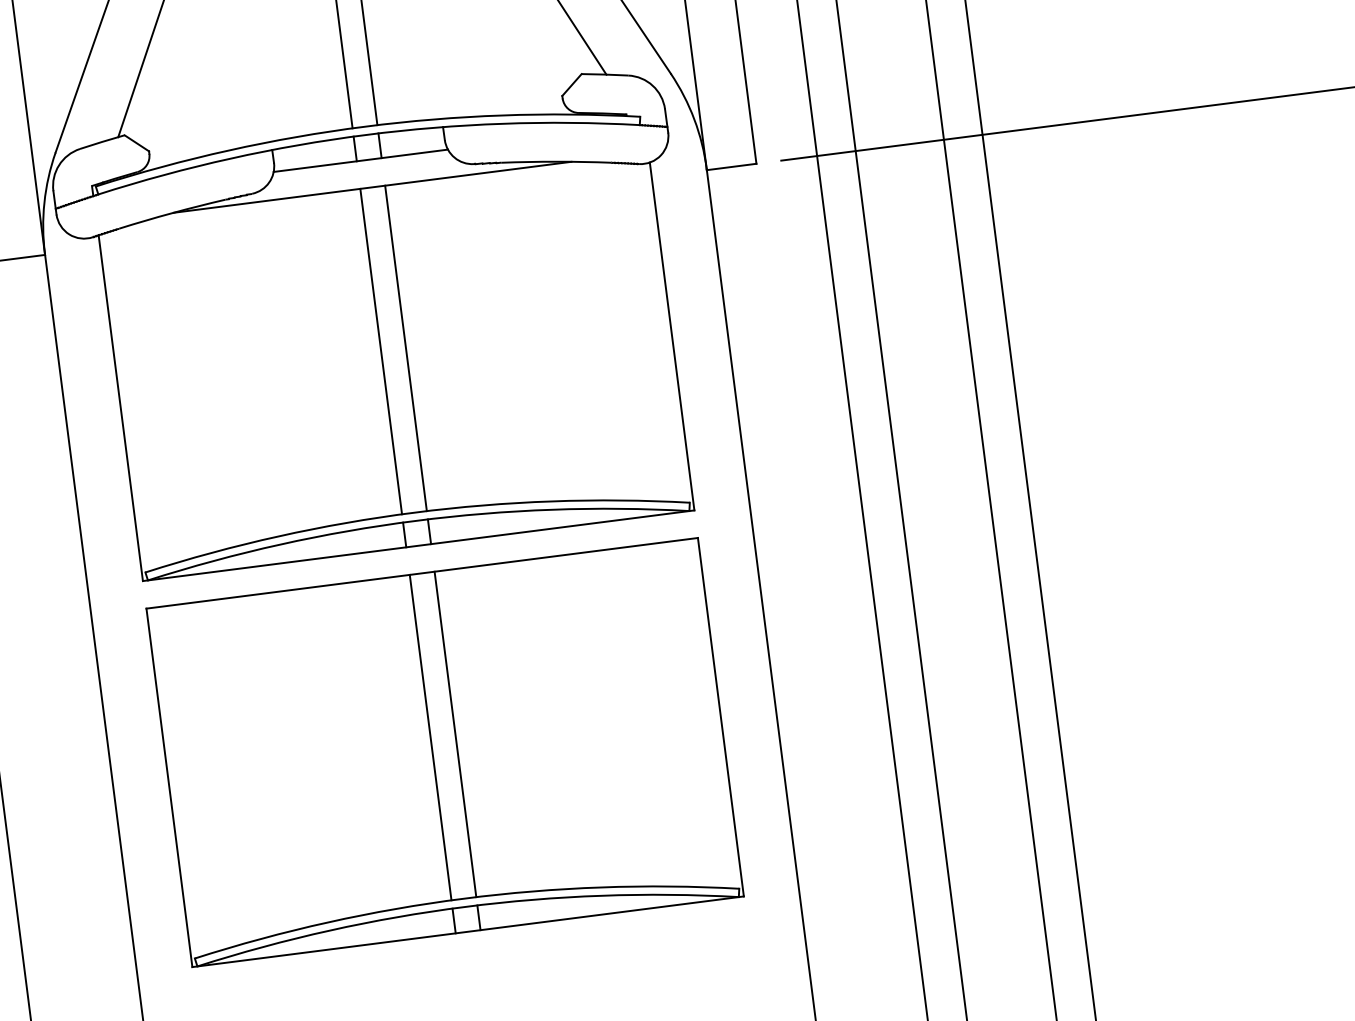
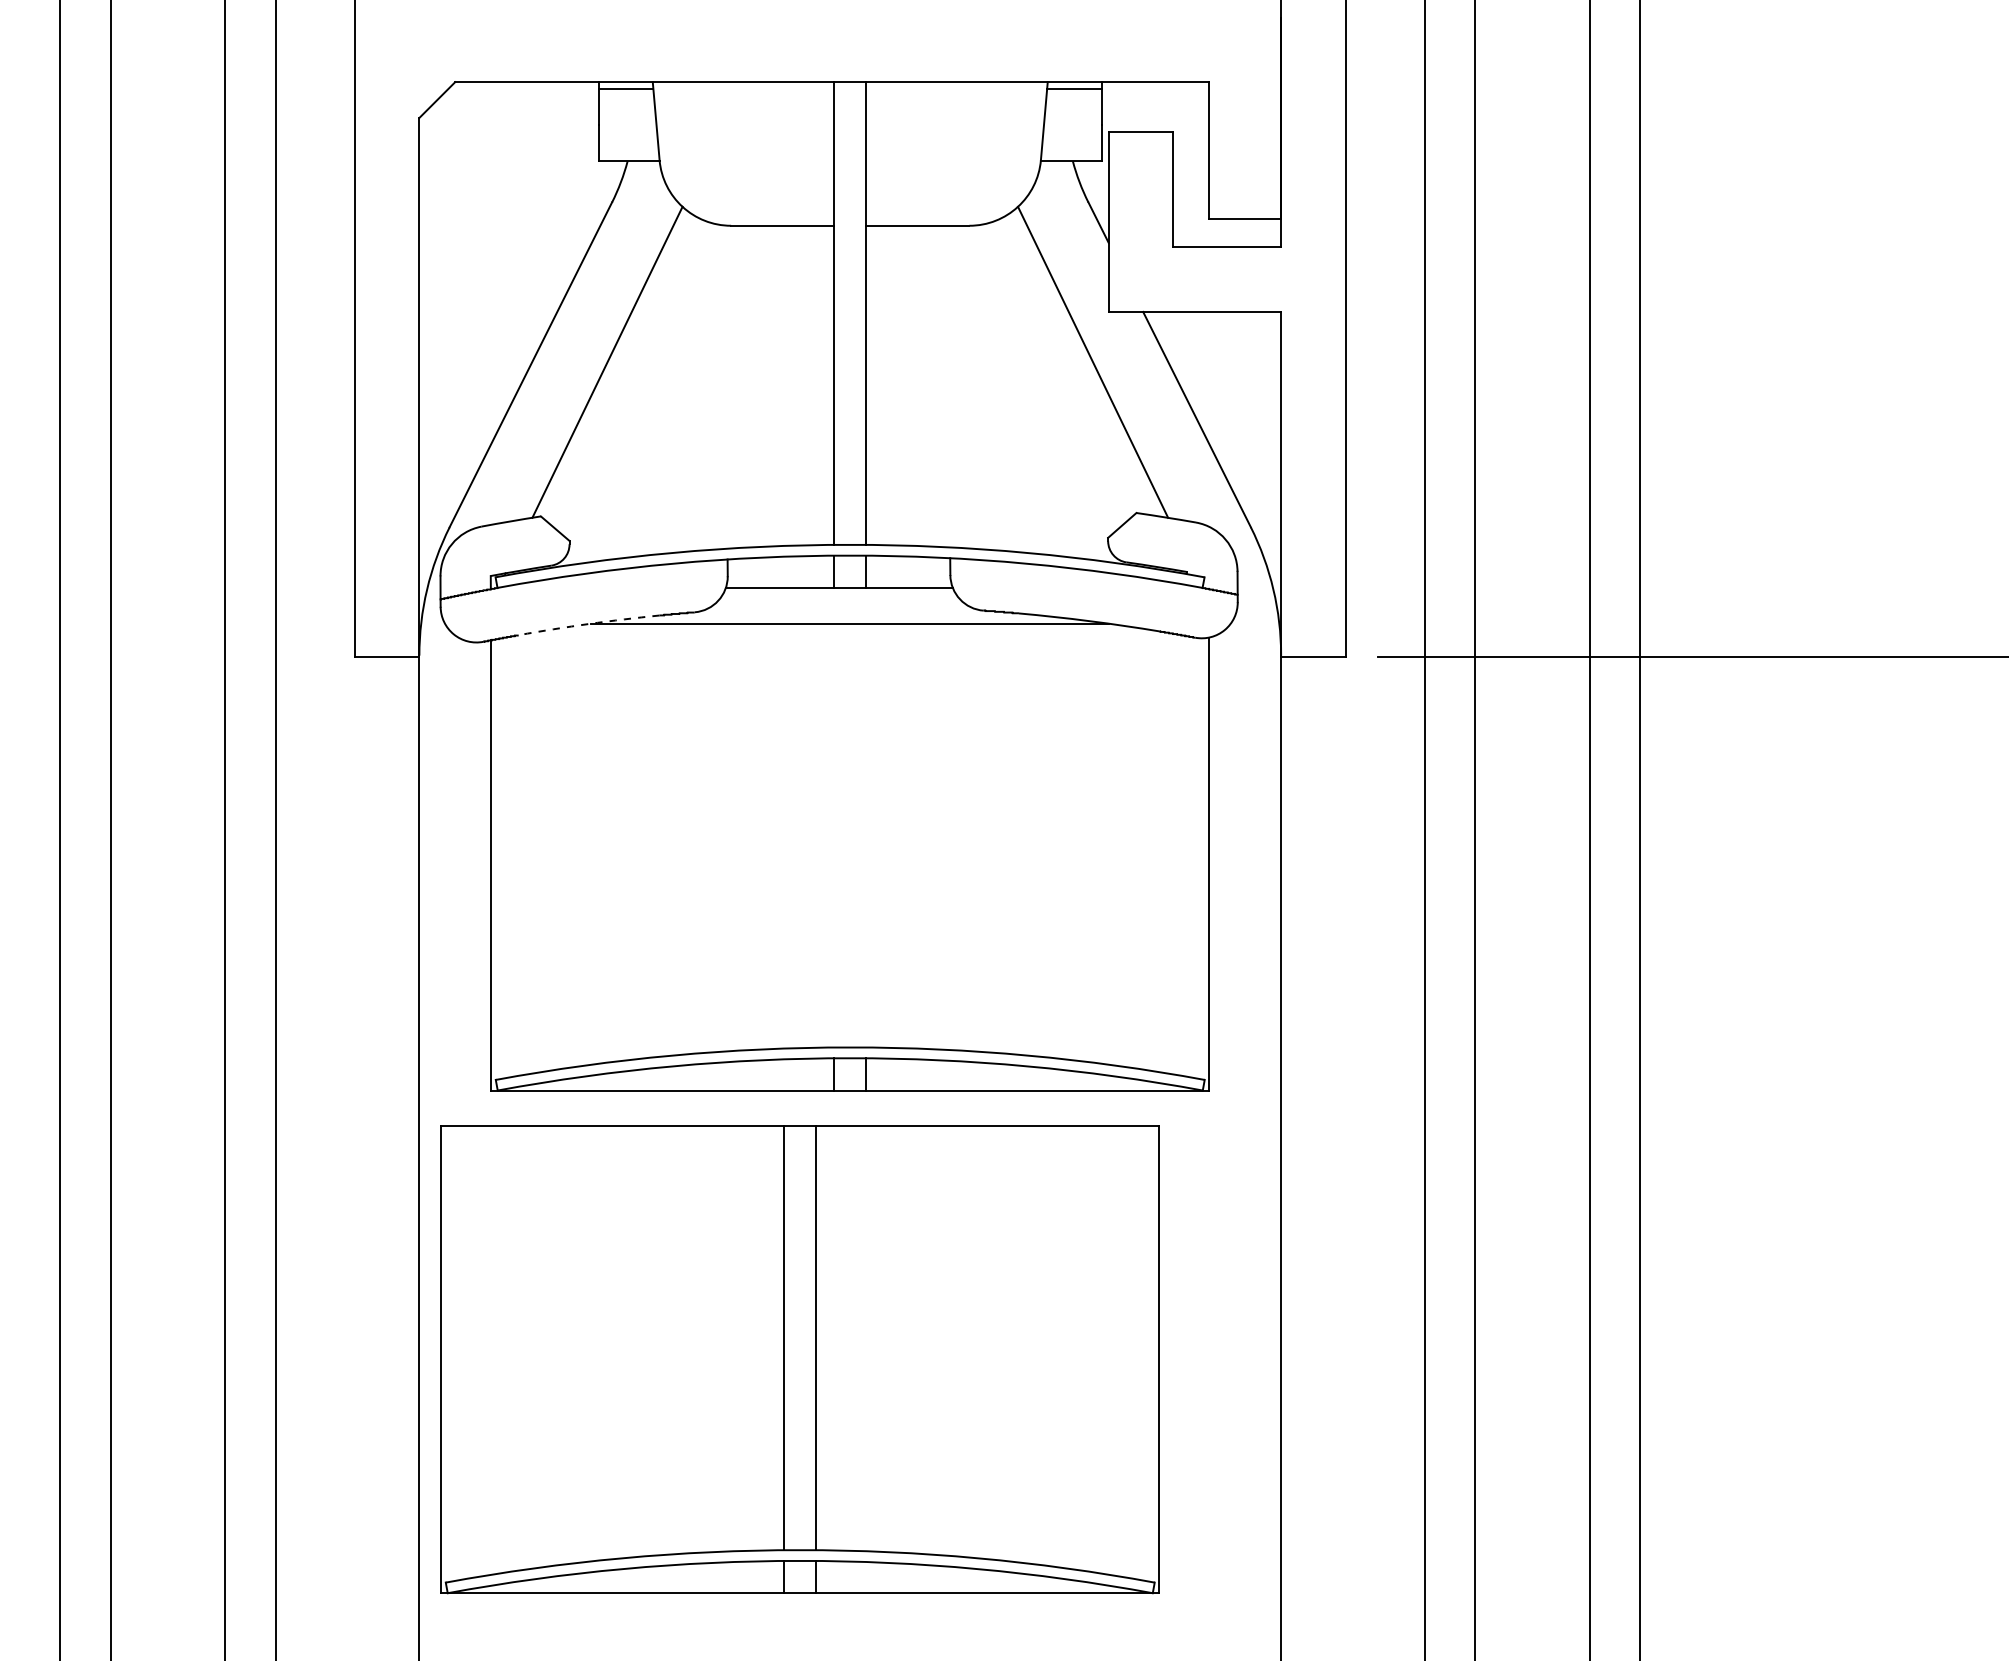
arc: (171, 213) -> (588, 624), solid -> dashed
line: (406, 348) -> (866, 835), removed
line: (381, 351) -> (834, 835), removed
part: (444, 752) -> (799, 1359), moved

